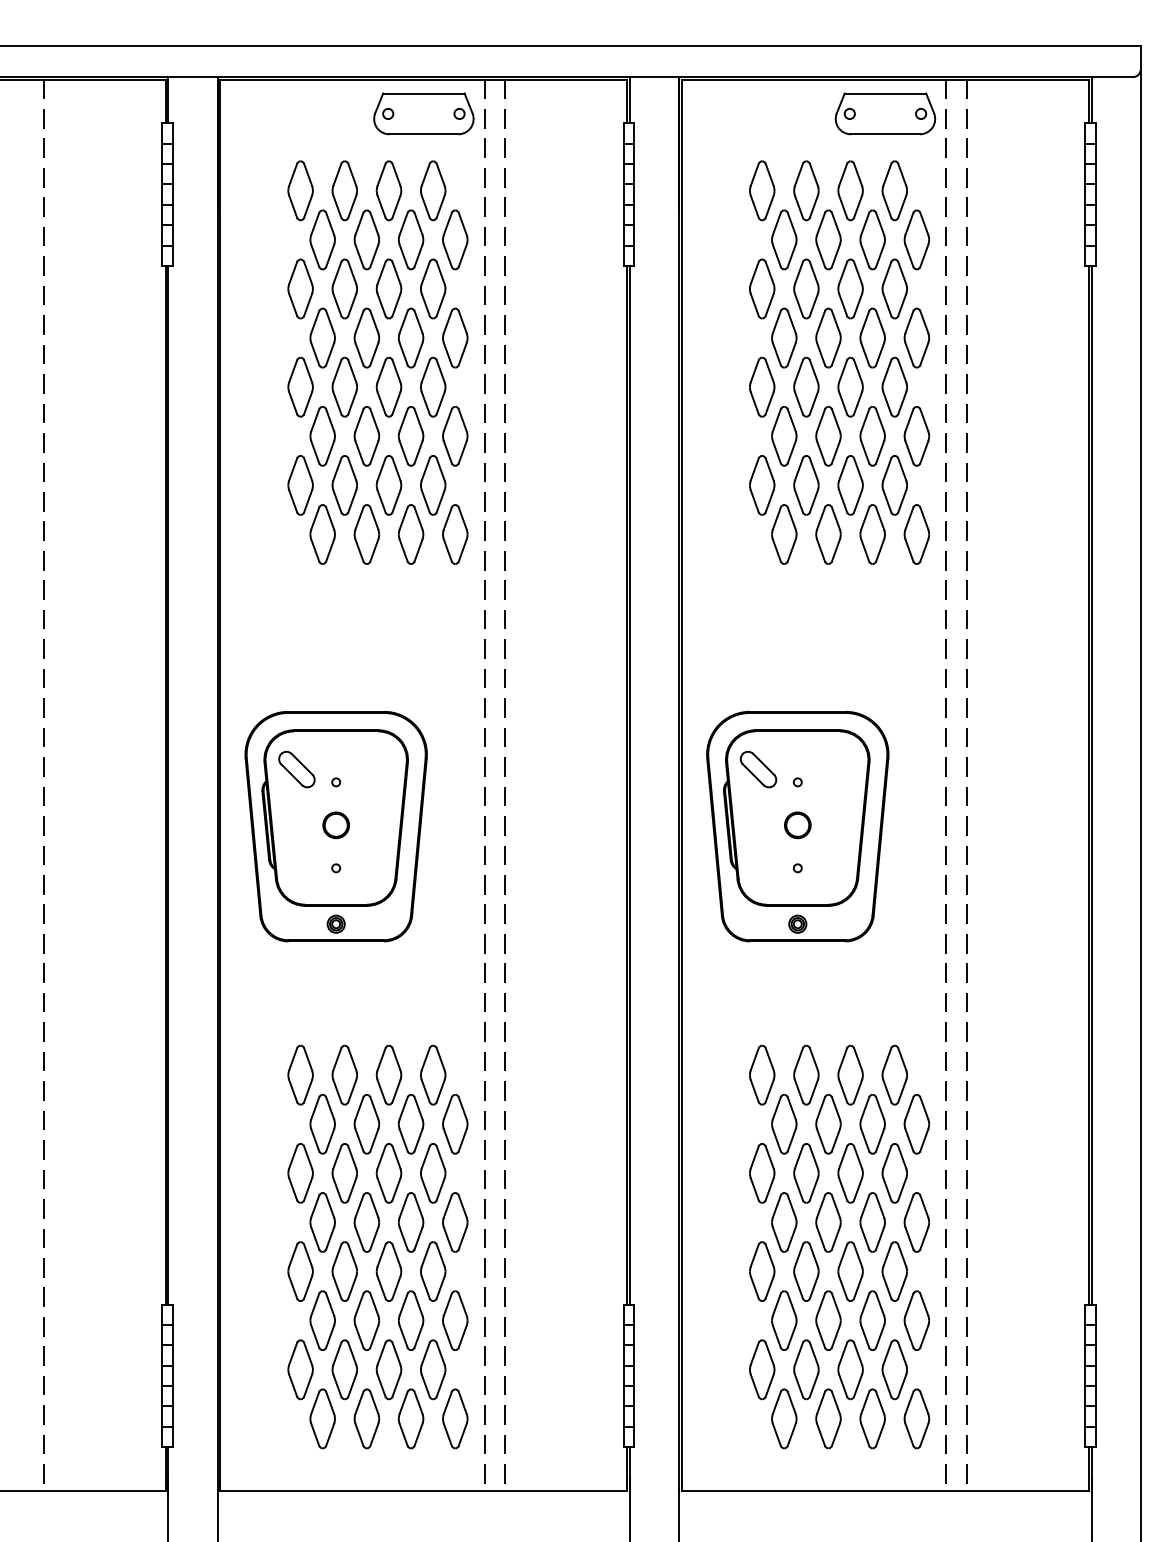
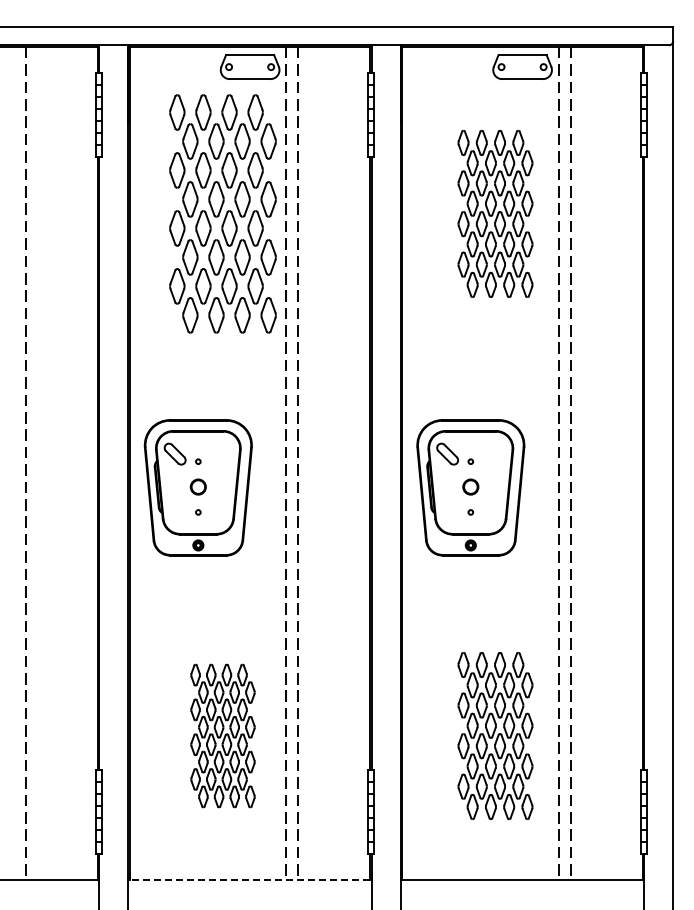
part: (839, 361) -> (495, 213), size x0.7
part: (377, 1246) -> (222, 735), size x0.6
part: (839, 1246) -> (495, 735), size x0.7
line: (422, 1491) -> (249, 880), solid -> dashed

